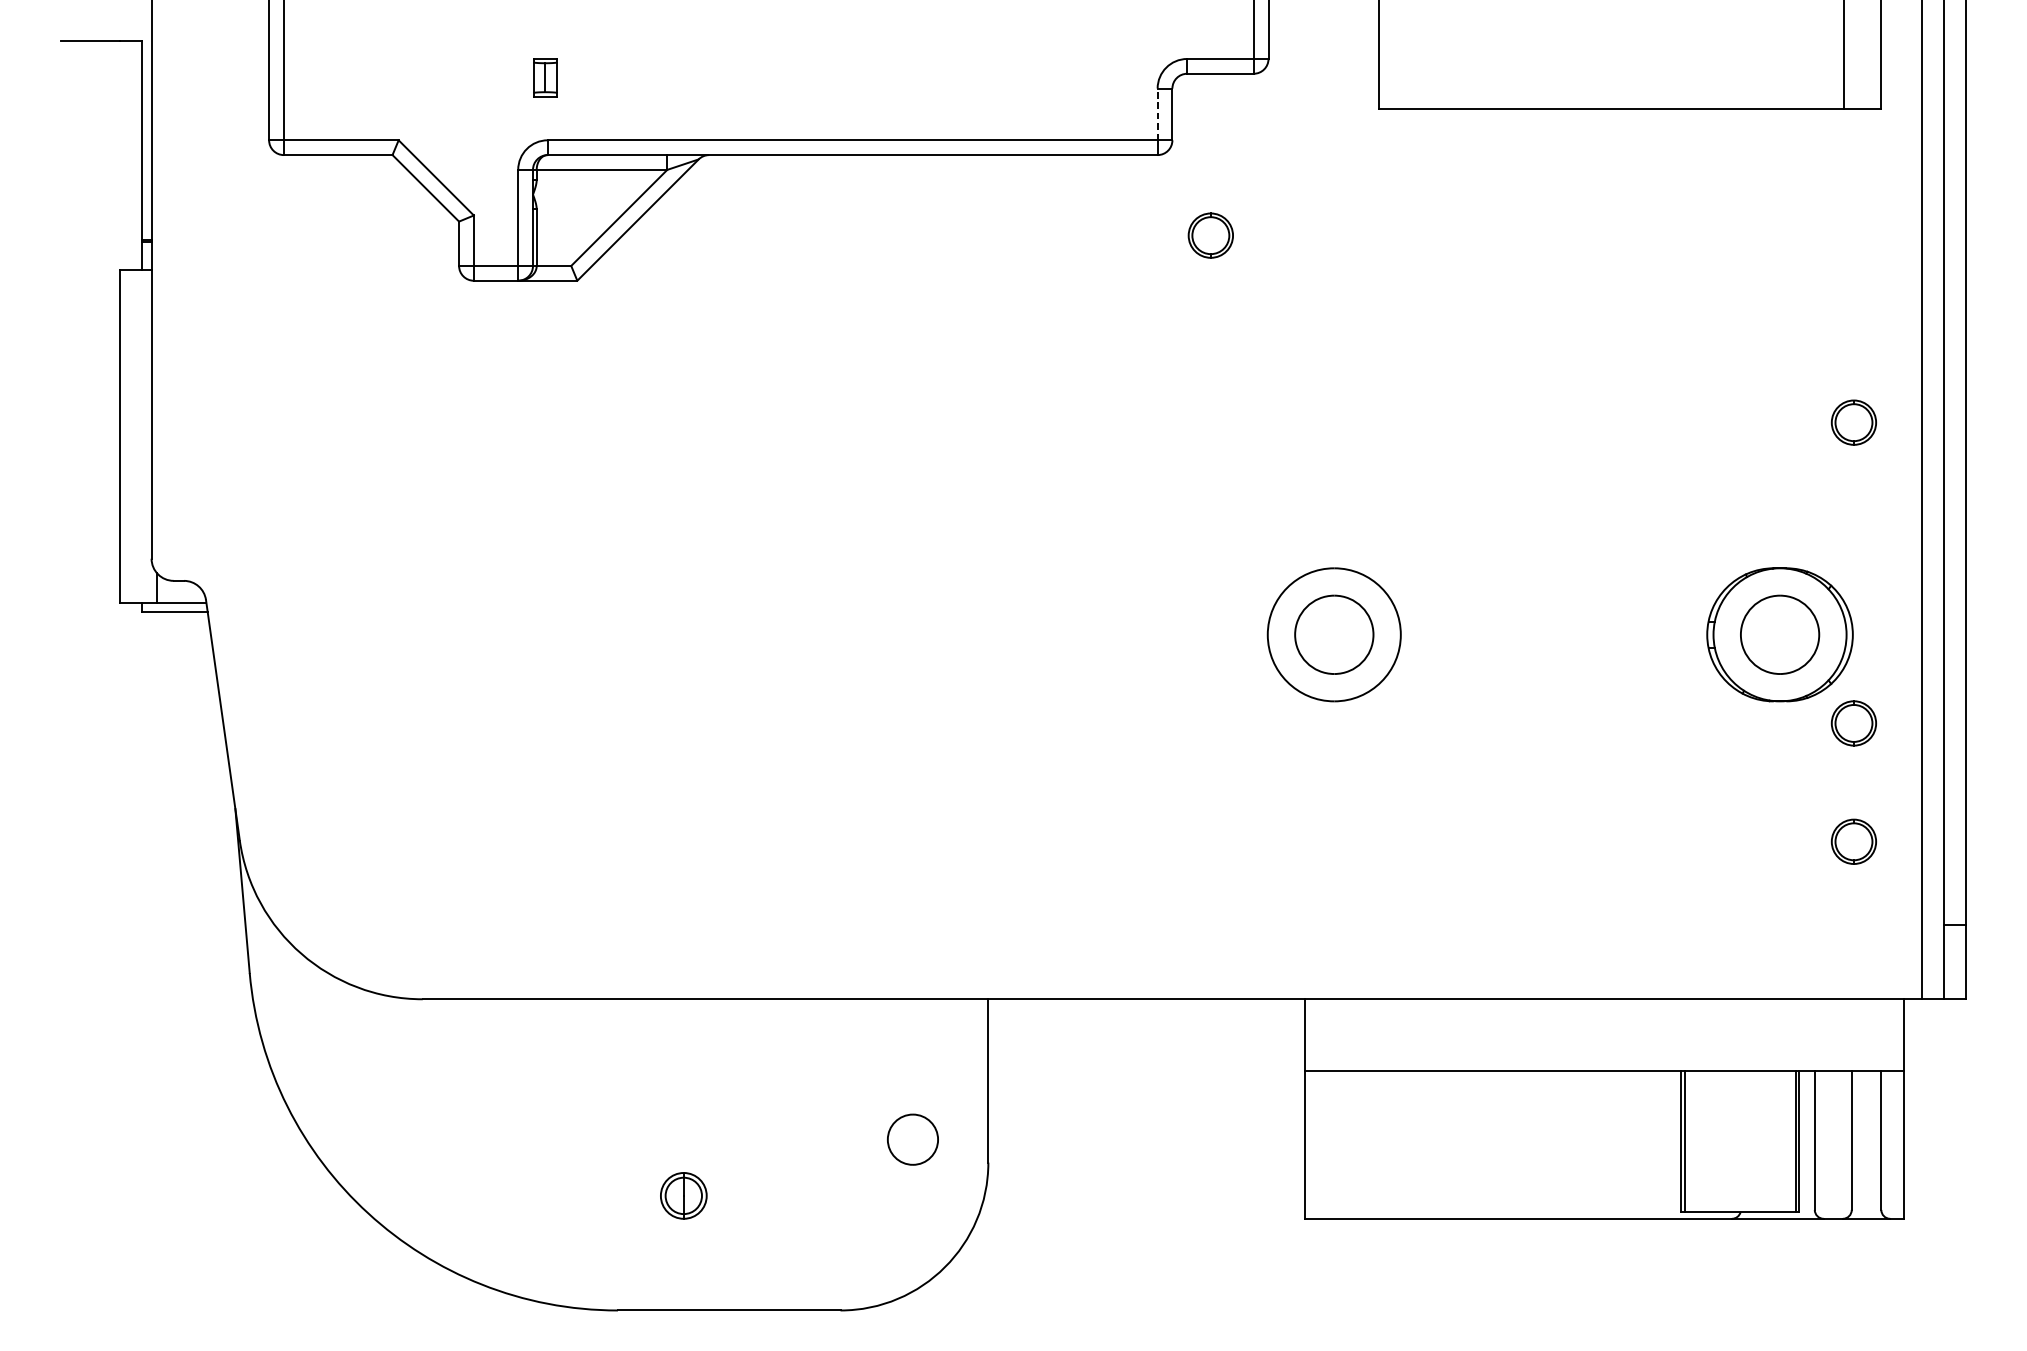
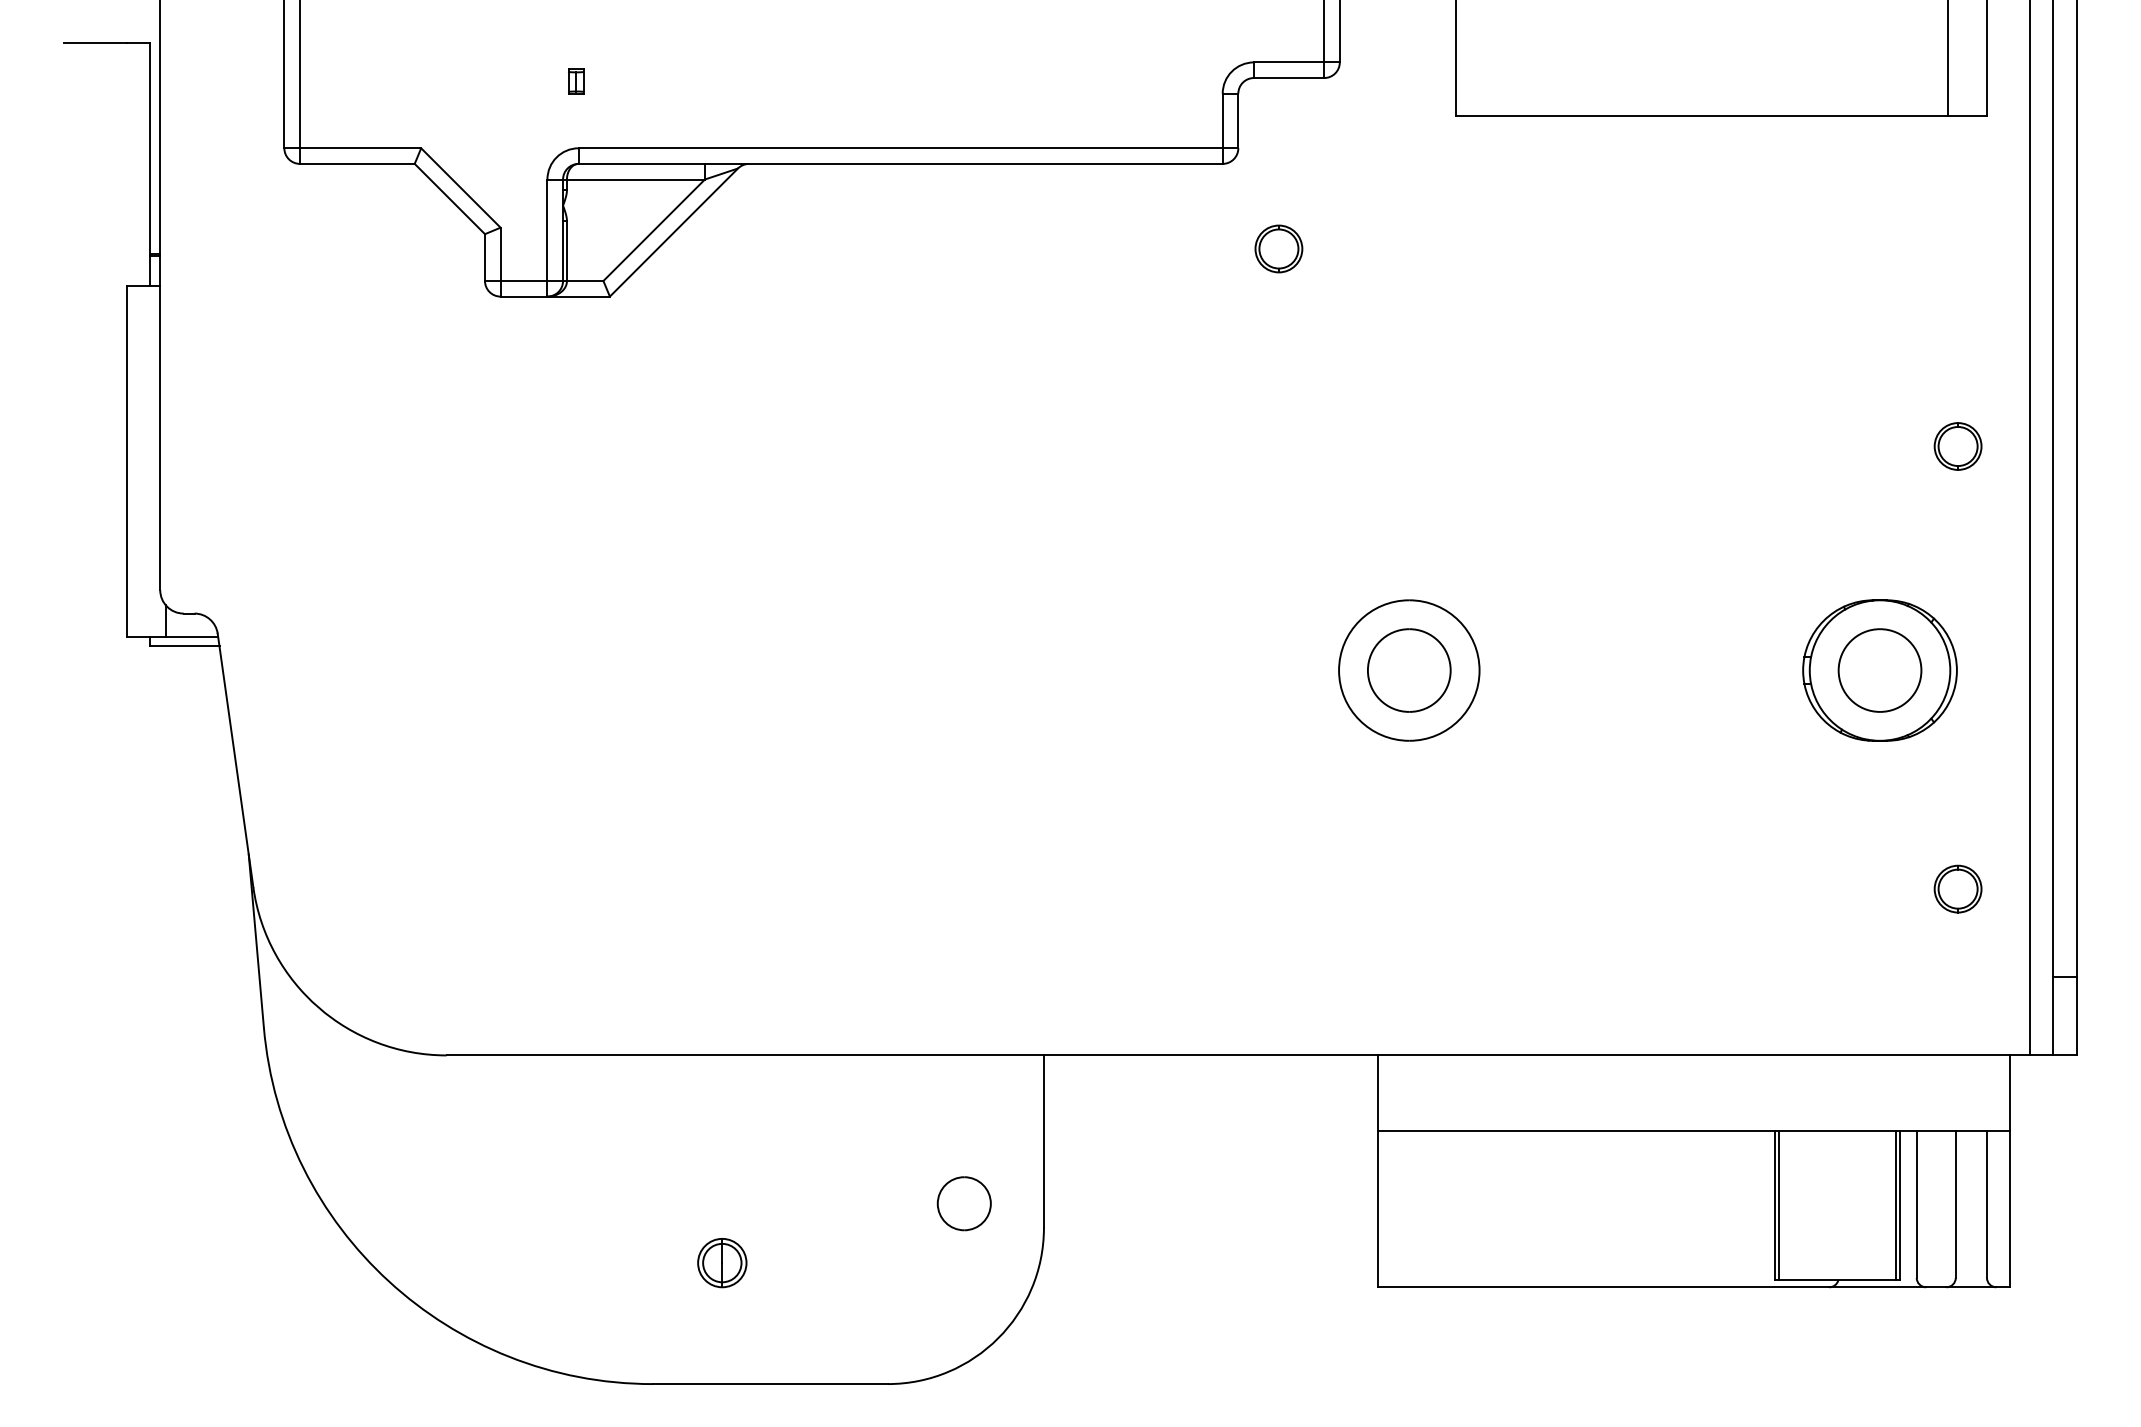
part: (545, 77) -> (576, 81), size x0.62
line: (1157, 113) -> (1222, 120), dashed -> solid
part: (1853, 722) -> (1957, 763), removed

